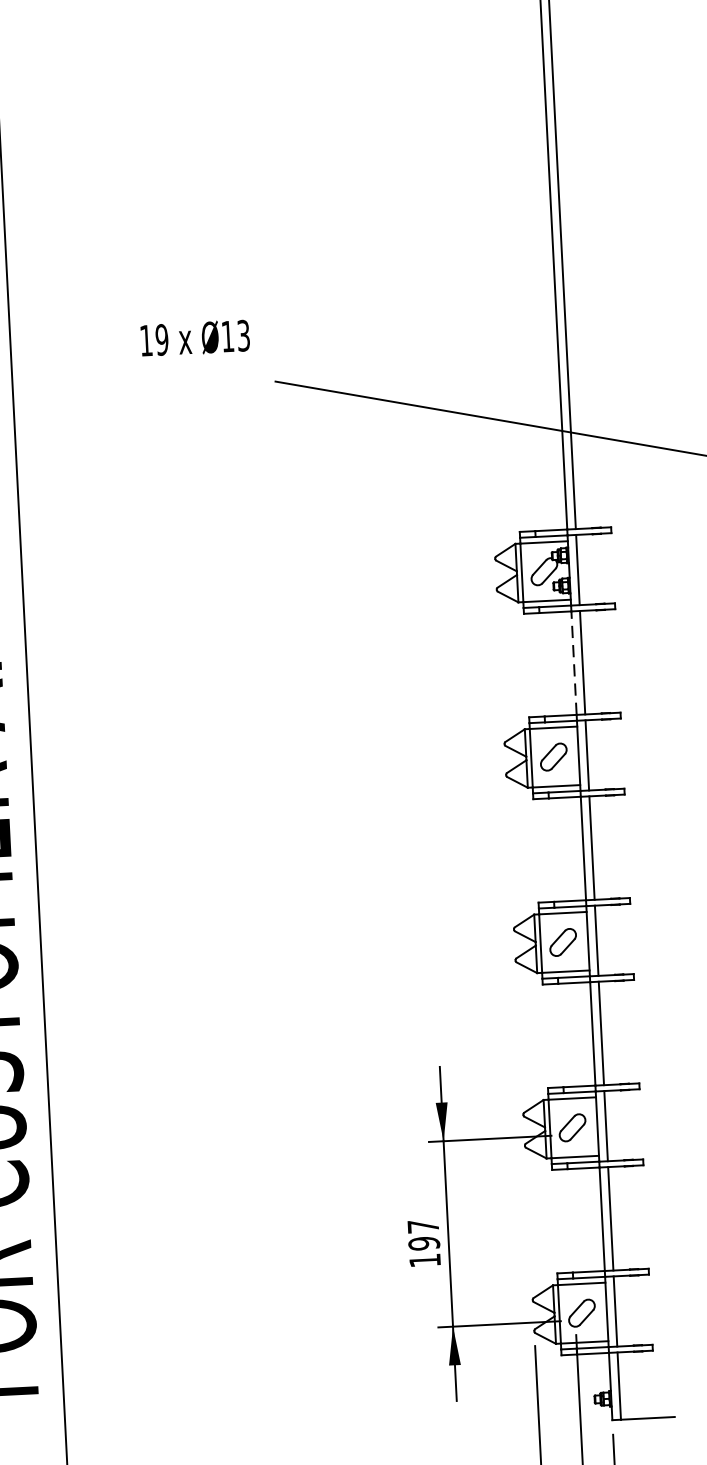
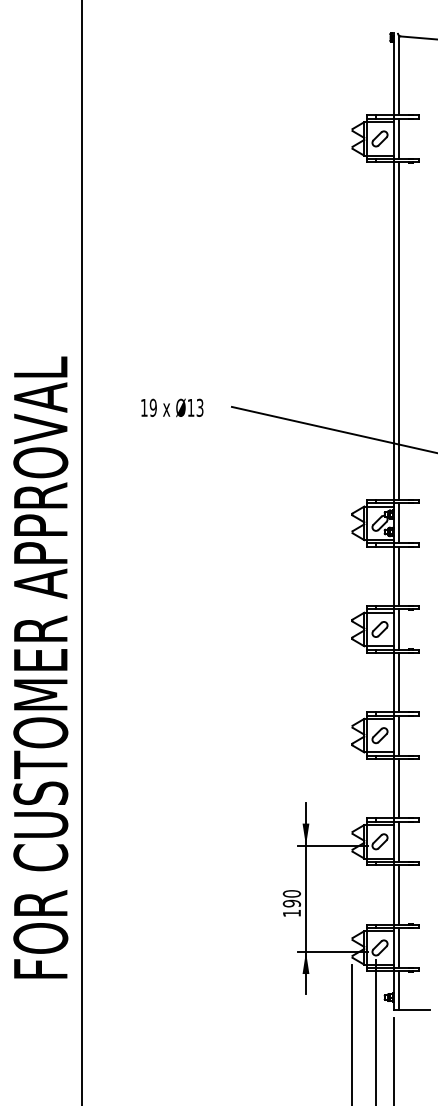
text: (195, 337) -> (172, 407), moved
line: (574, 663) -> (394, 576), dashed -> solid
text: (422, 1225) -> (291, 893), 197 -> 190

